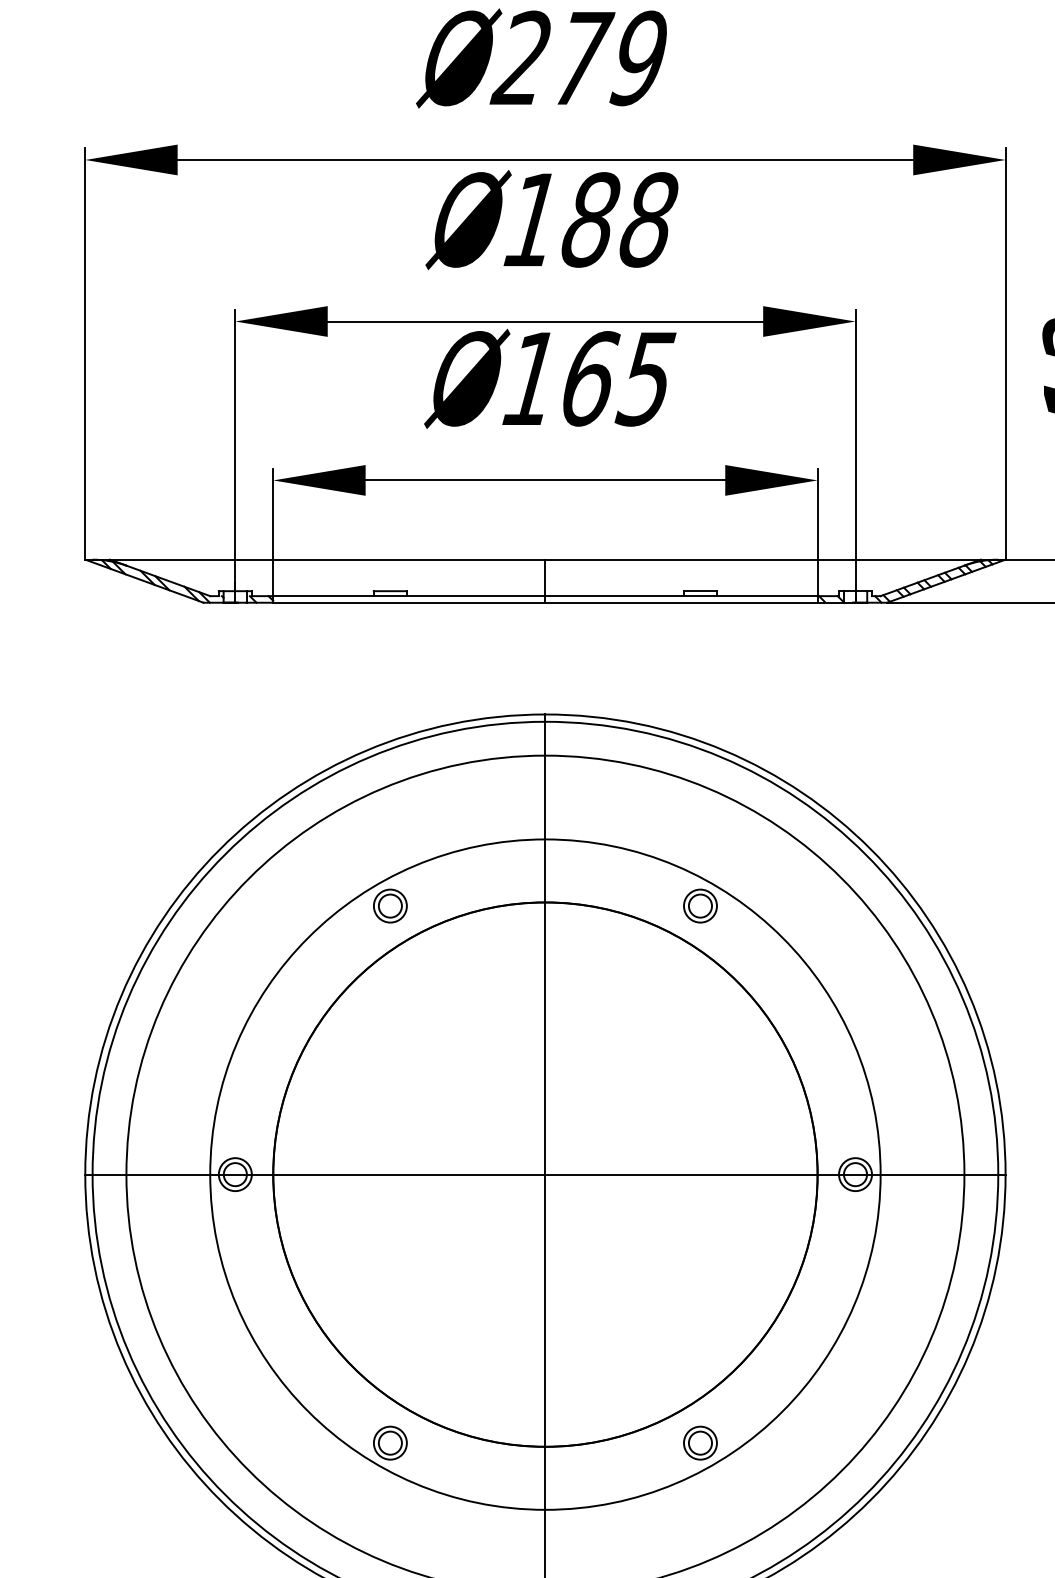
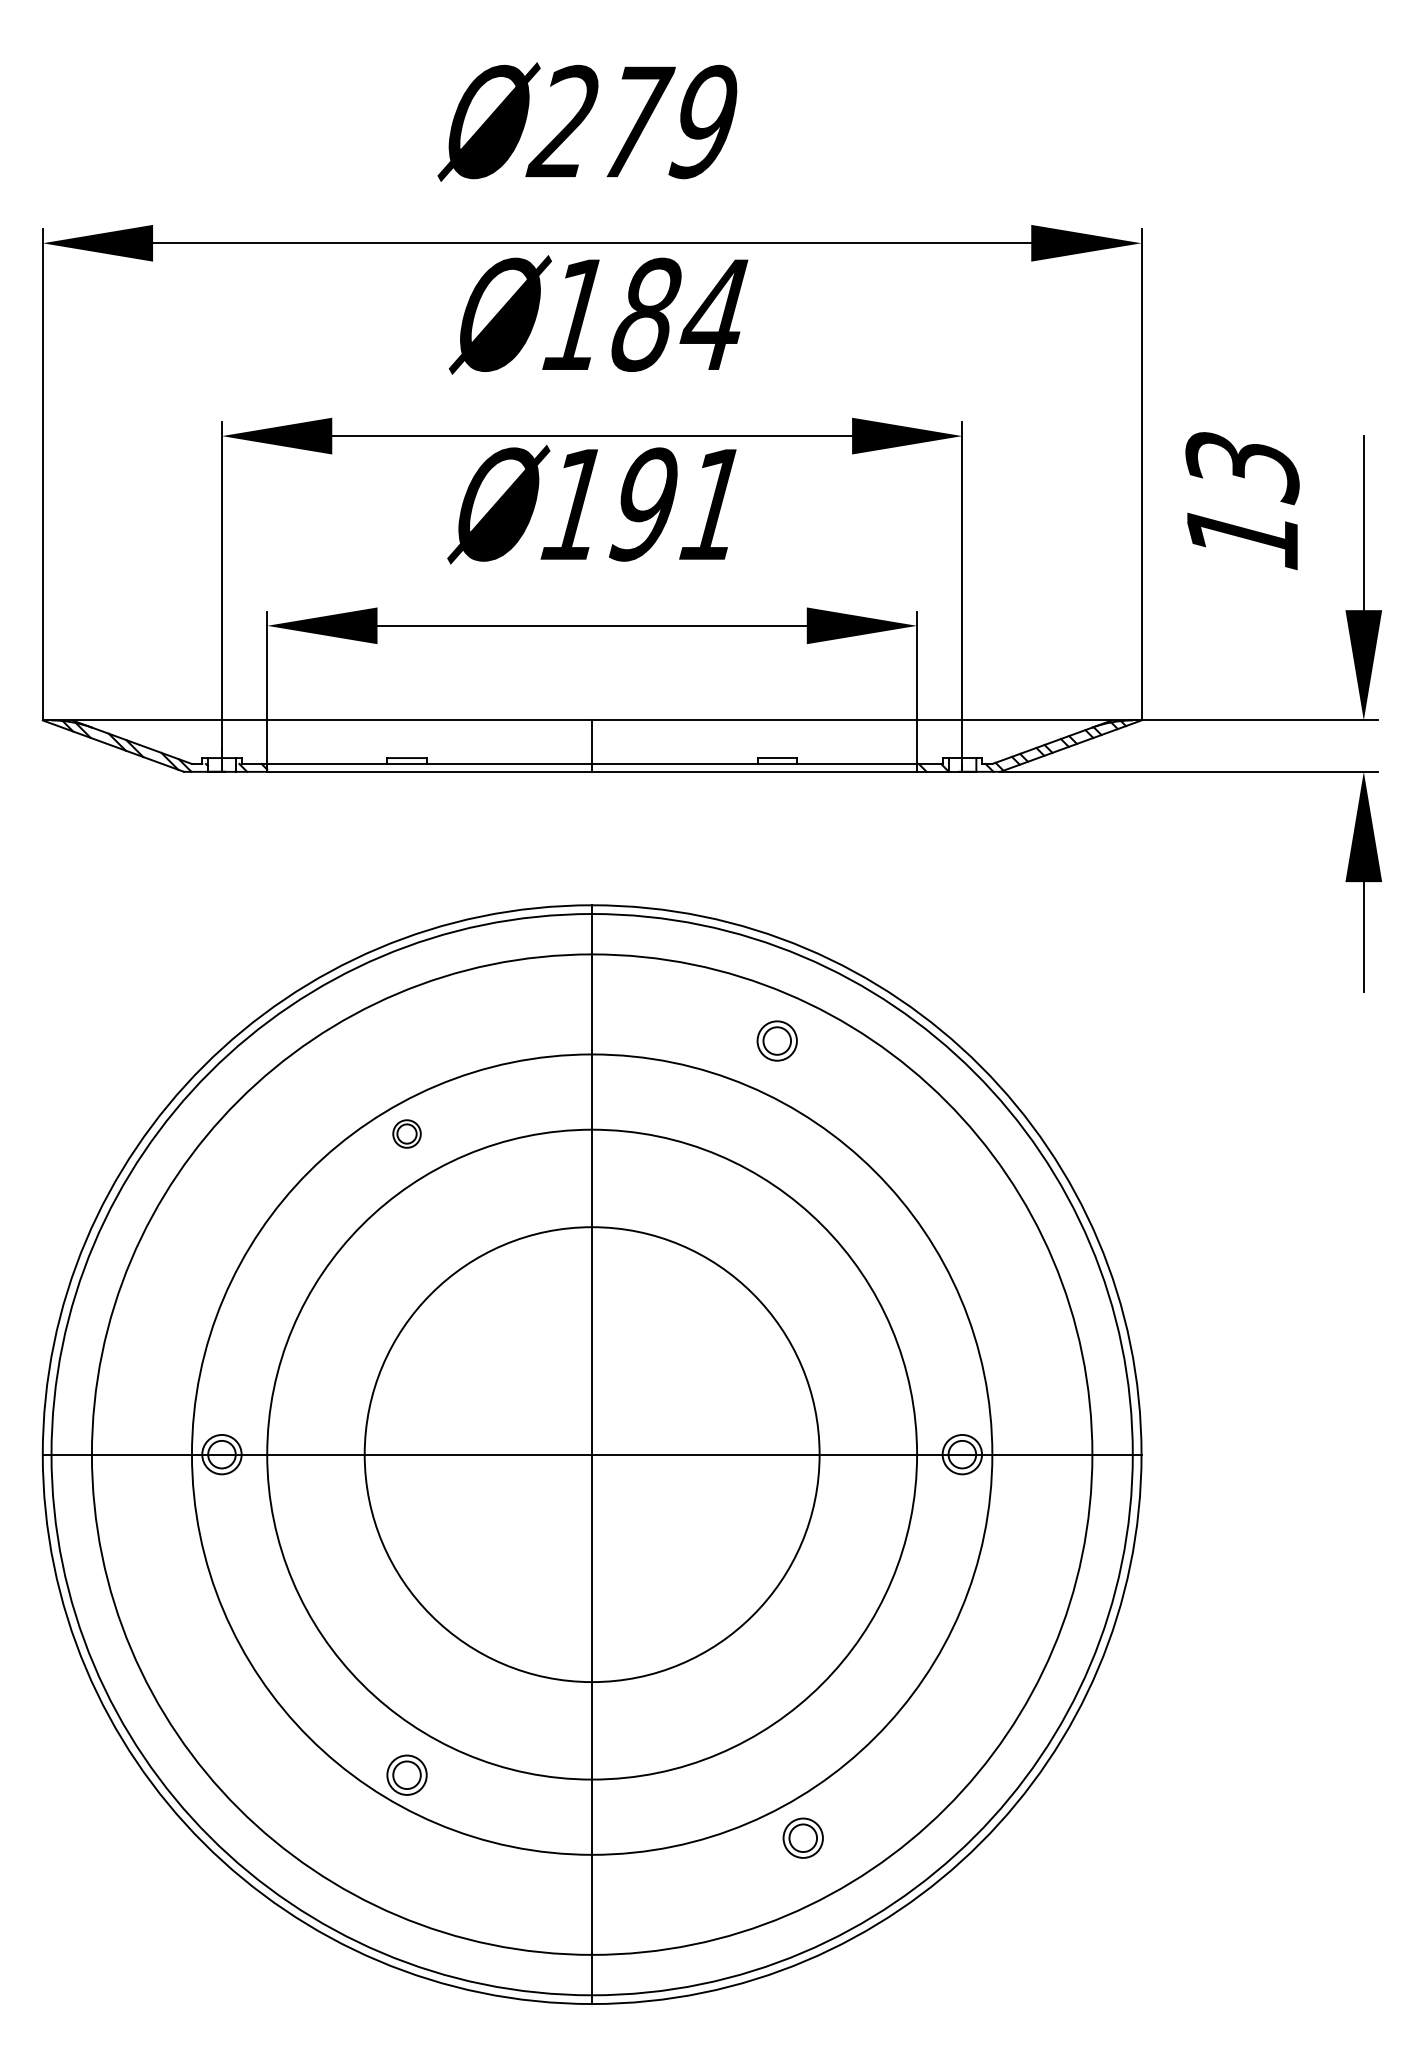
text: (647, 219) -> (714, 314), 188 -> 184
text: (617, 378) -> (678, 504), 165 -> 191
part: (389, 905) -> (406, 1133), size x0.7
part: (699, 905) -> (776, 1040), moved
circle: (545, 1174) -> (592, 1454), size x0.7
part: (699, 1442) -> (802, 1837), moved

